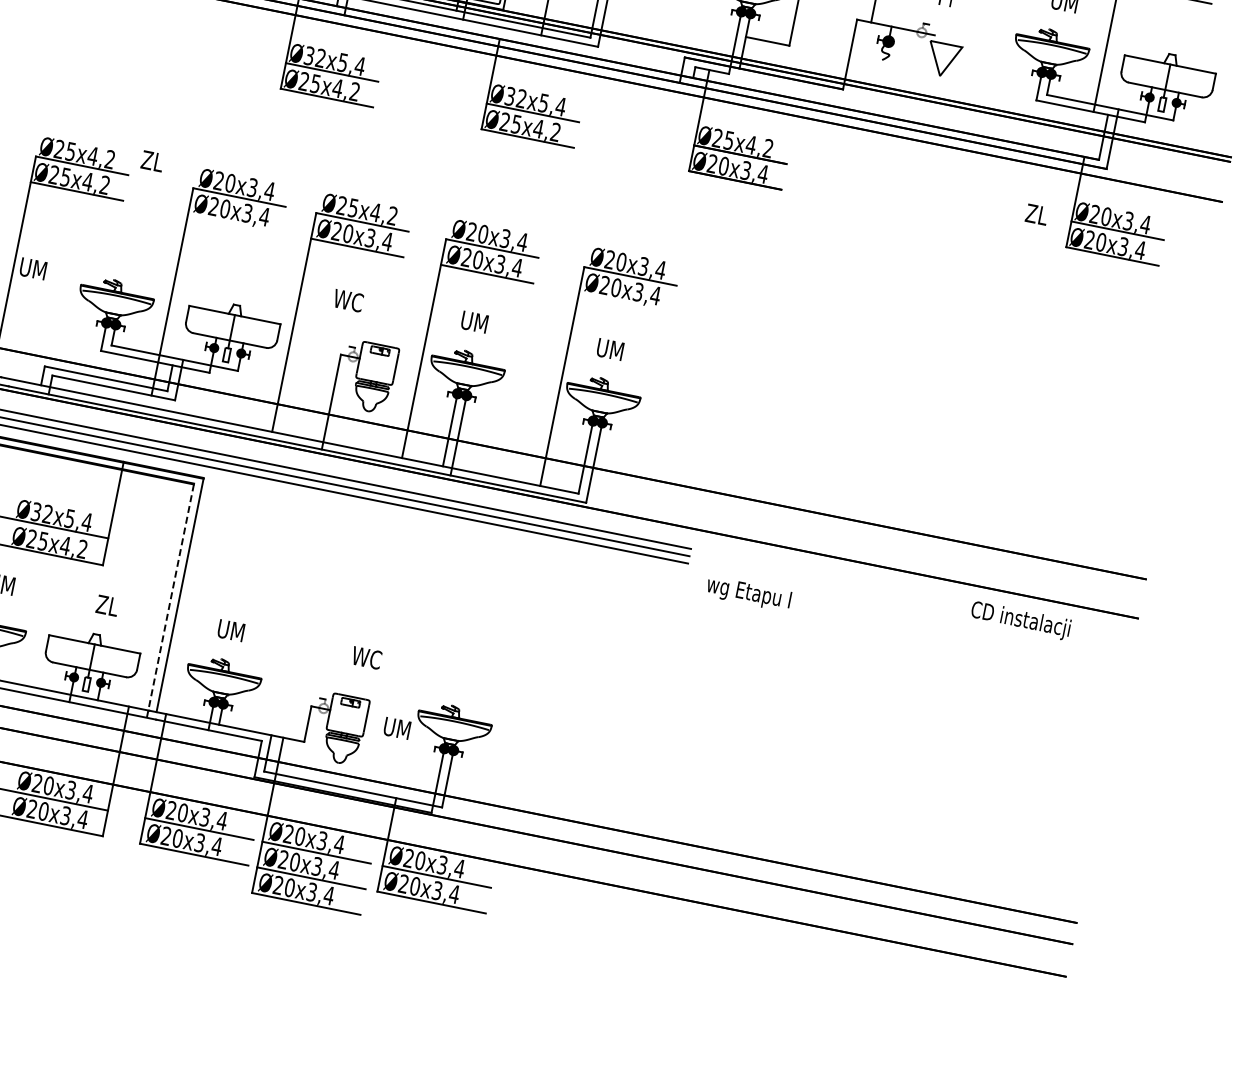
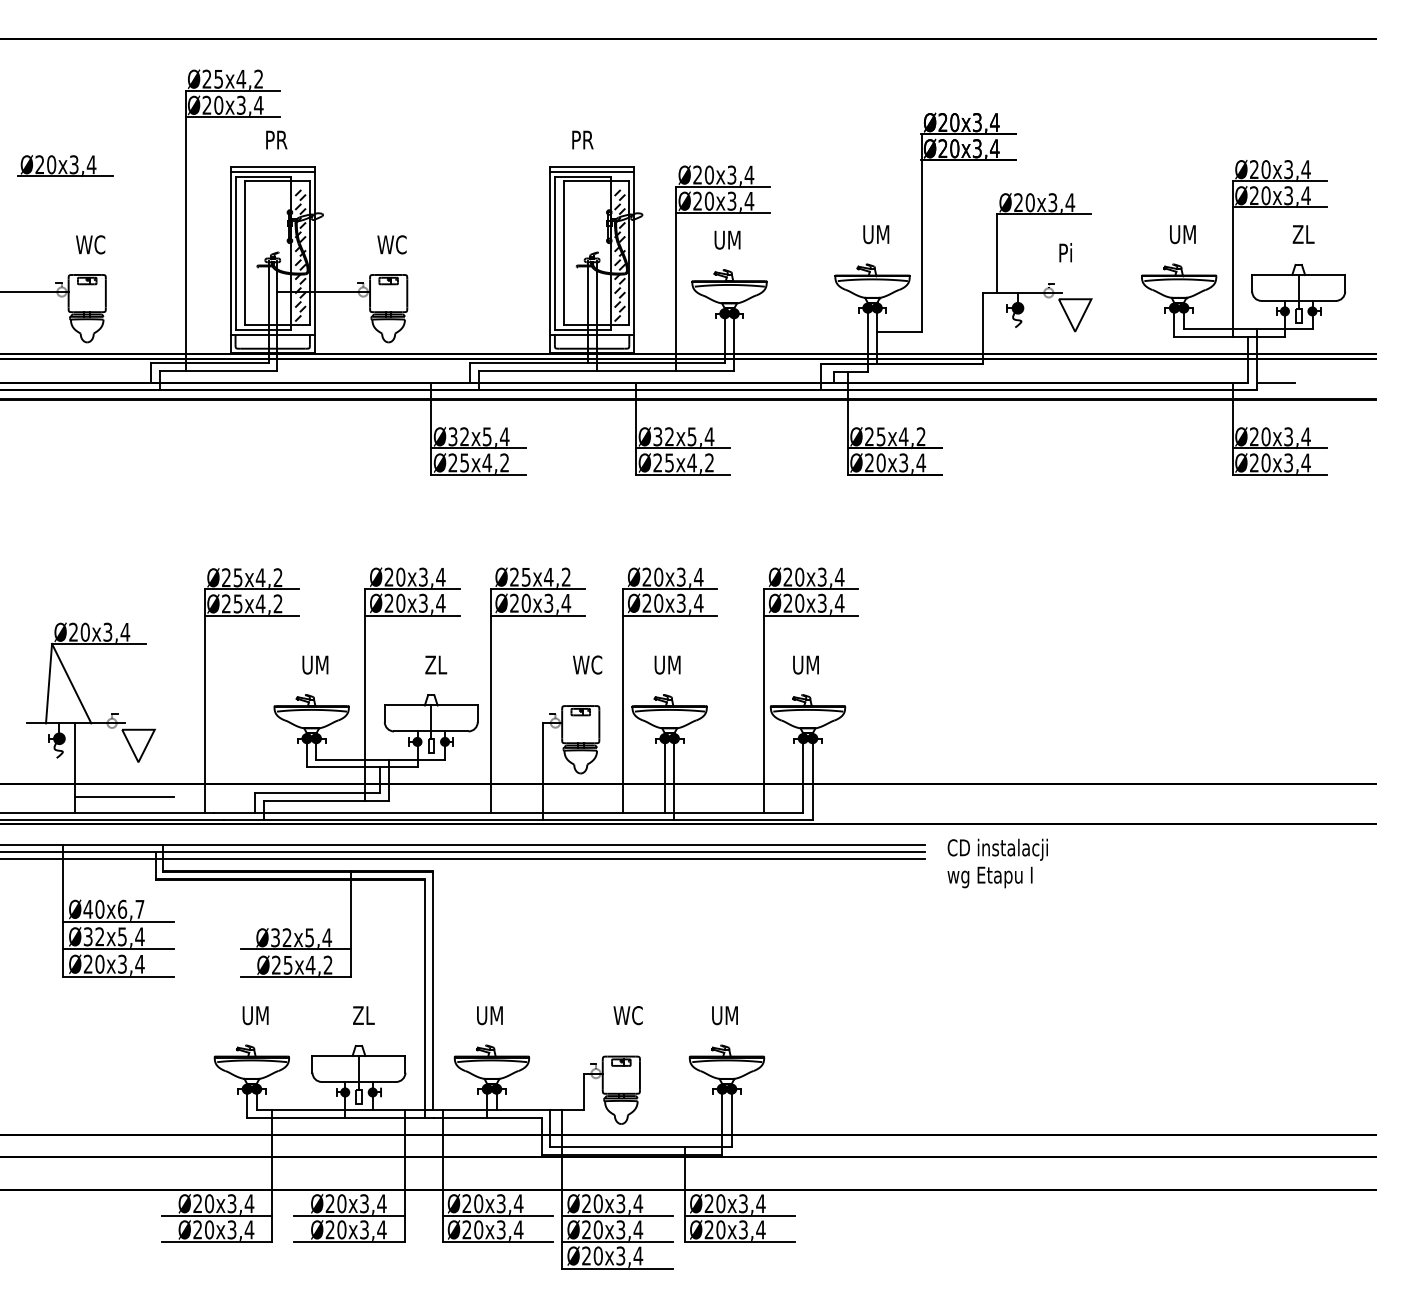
text: (153, 160) -> (436, 664), moved
line: (1126, 165) -> (1275, 382), added
text: (1036, 214) -> (1303, 234), moved
line: (234, 223) -> (412, 615), added
text: (33, 268) -> (315, 664), moved
text: (348, 300) -> (587, 664), moved
line: (625, 302) -> (811, 615), added
line: (170, 600) -> (424, 998), dashed -> solid
text: (1020, 620) -> (997, 849), moved
text: (396, 728) -> (724, 1015), moved

